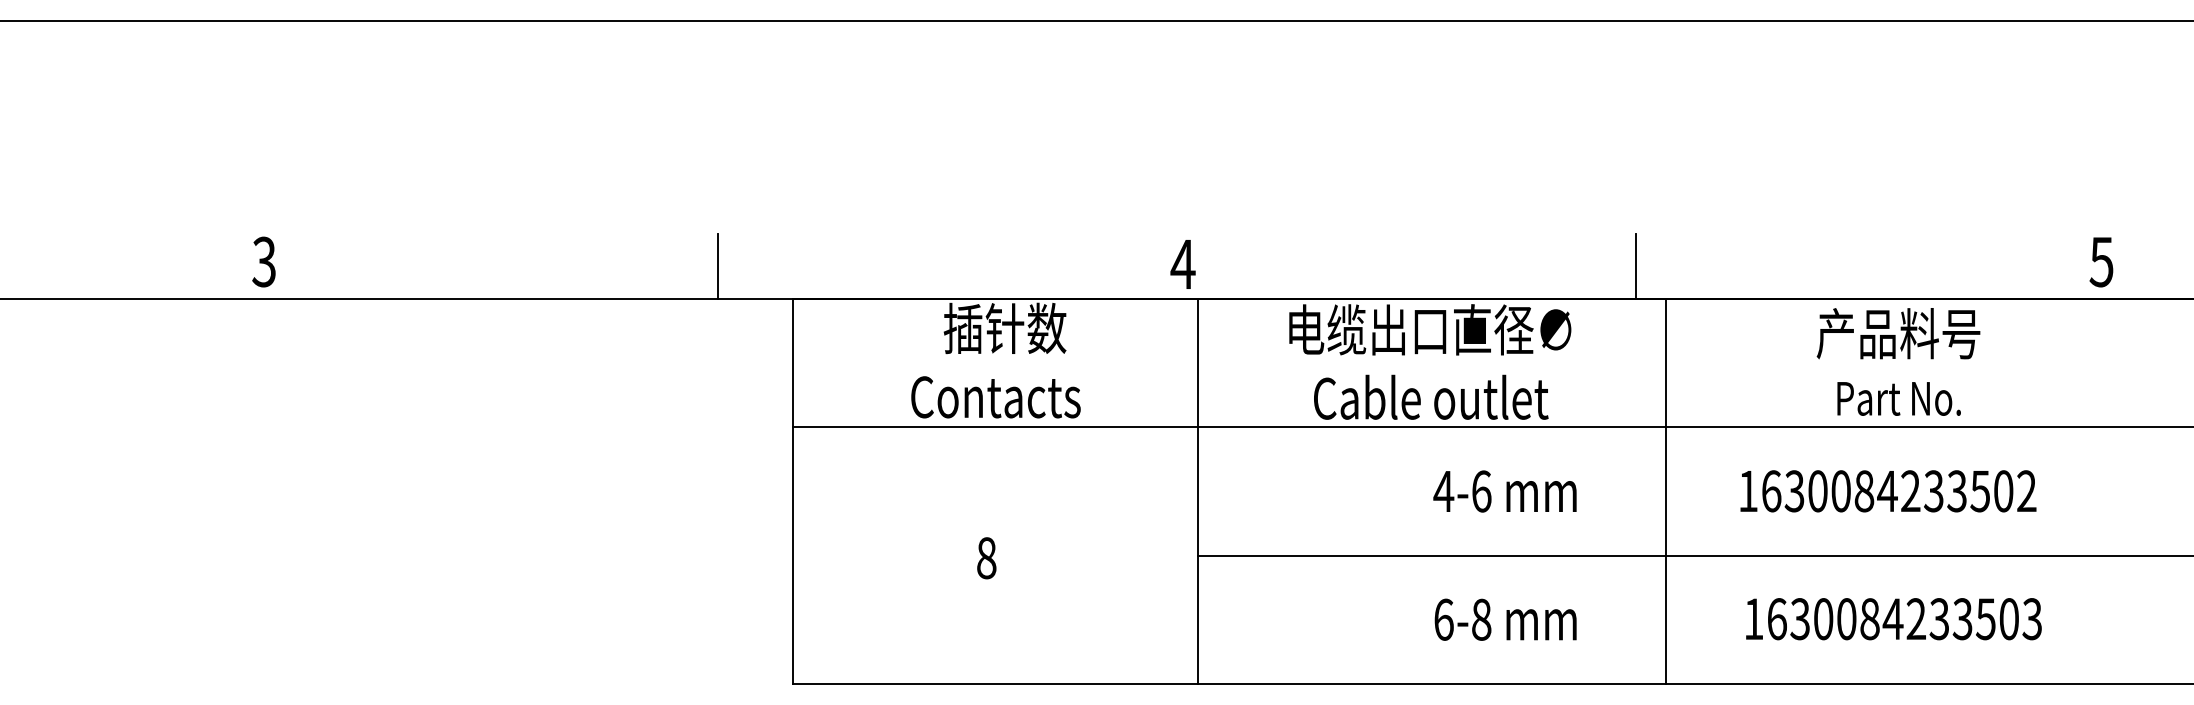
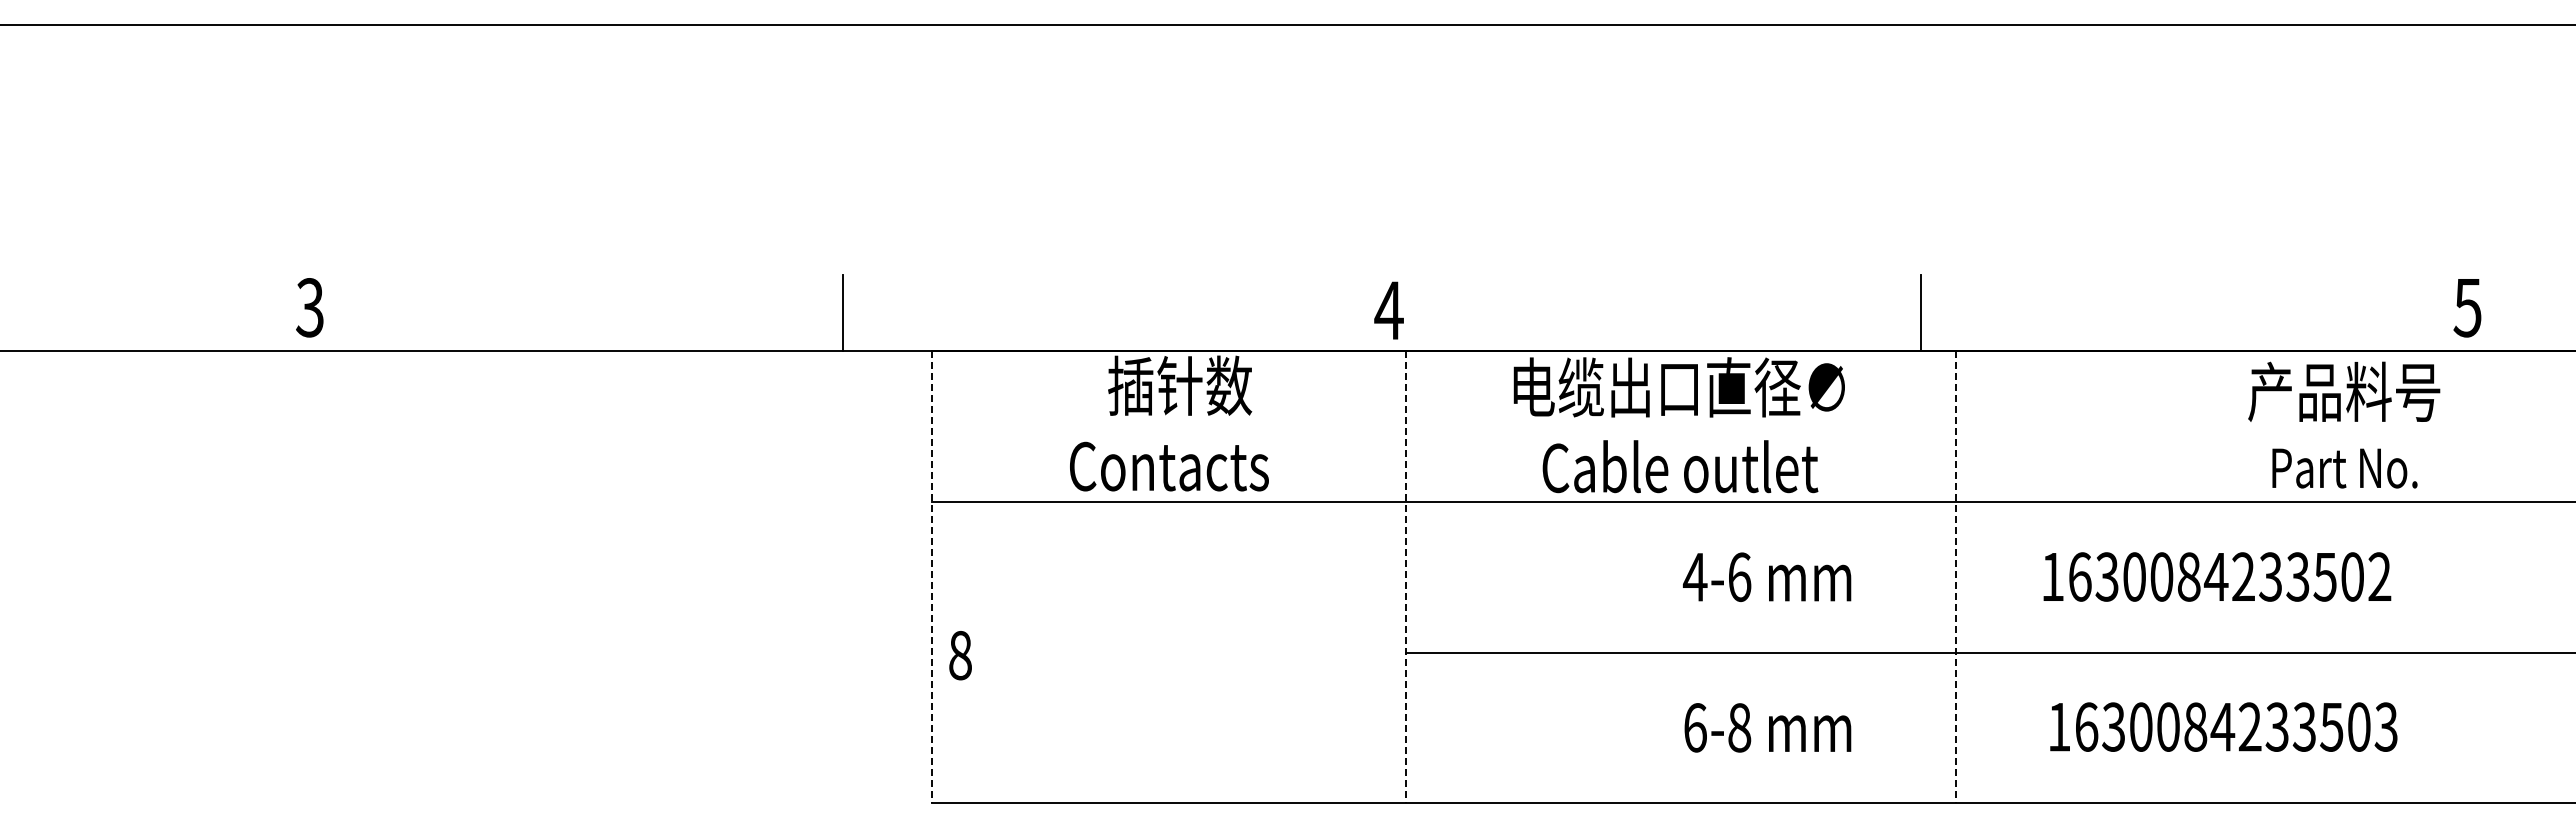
text: (1898, 361) -> (2344, 424), moved
line: (793, 491) -> (931, 577), solid -> dashed
line: (1197, 491) -> (1406, 577), solid -> dashed
line: (1666, 491) -> (1956, 577), solid -> dashed
text: (986, 558) -> (960, 655), moved

